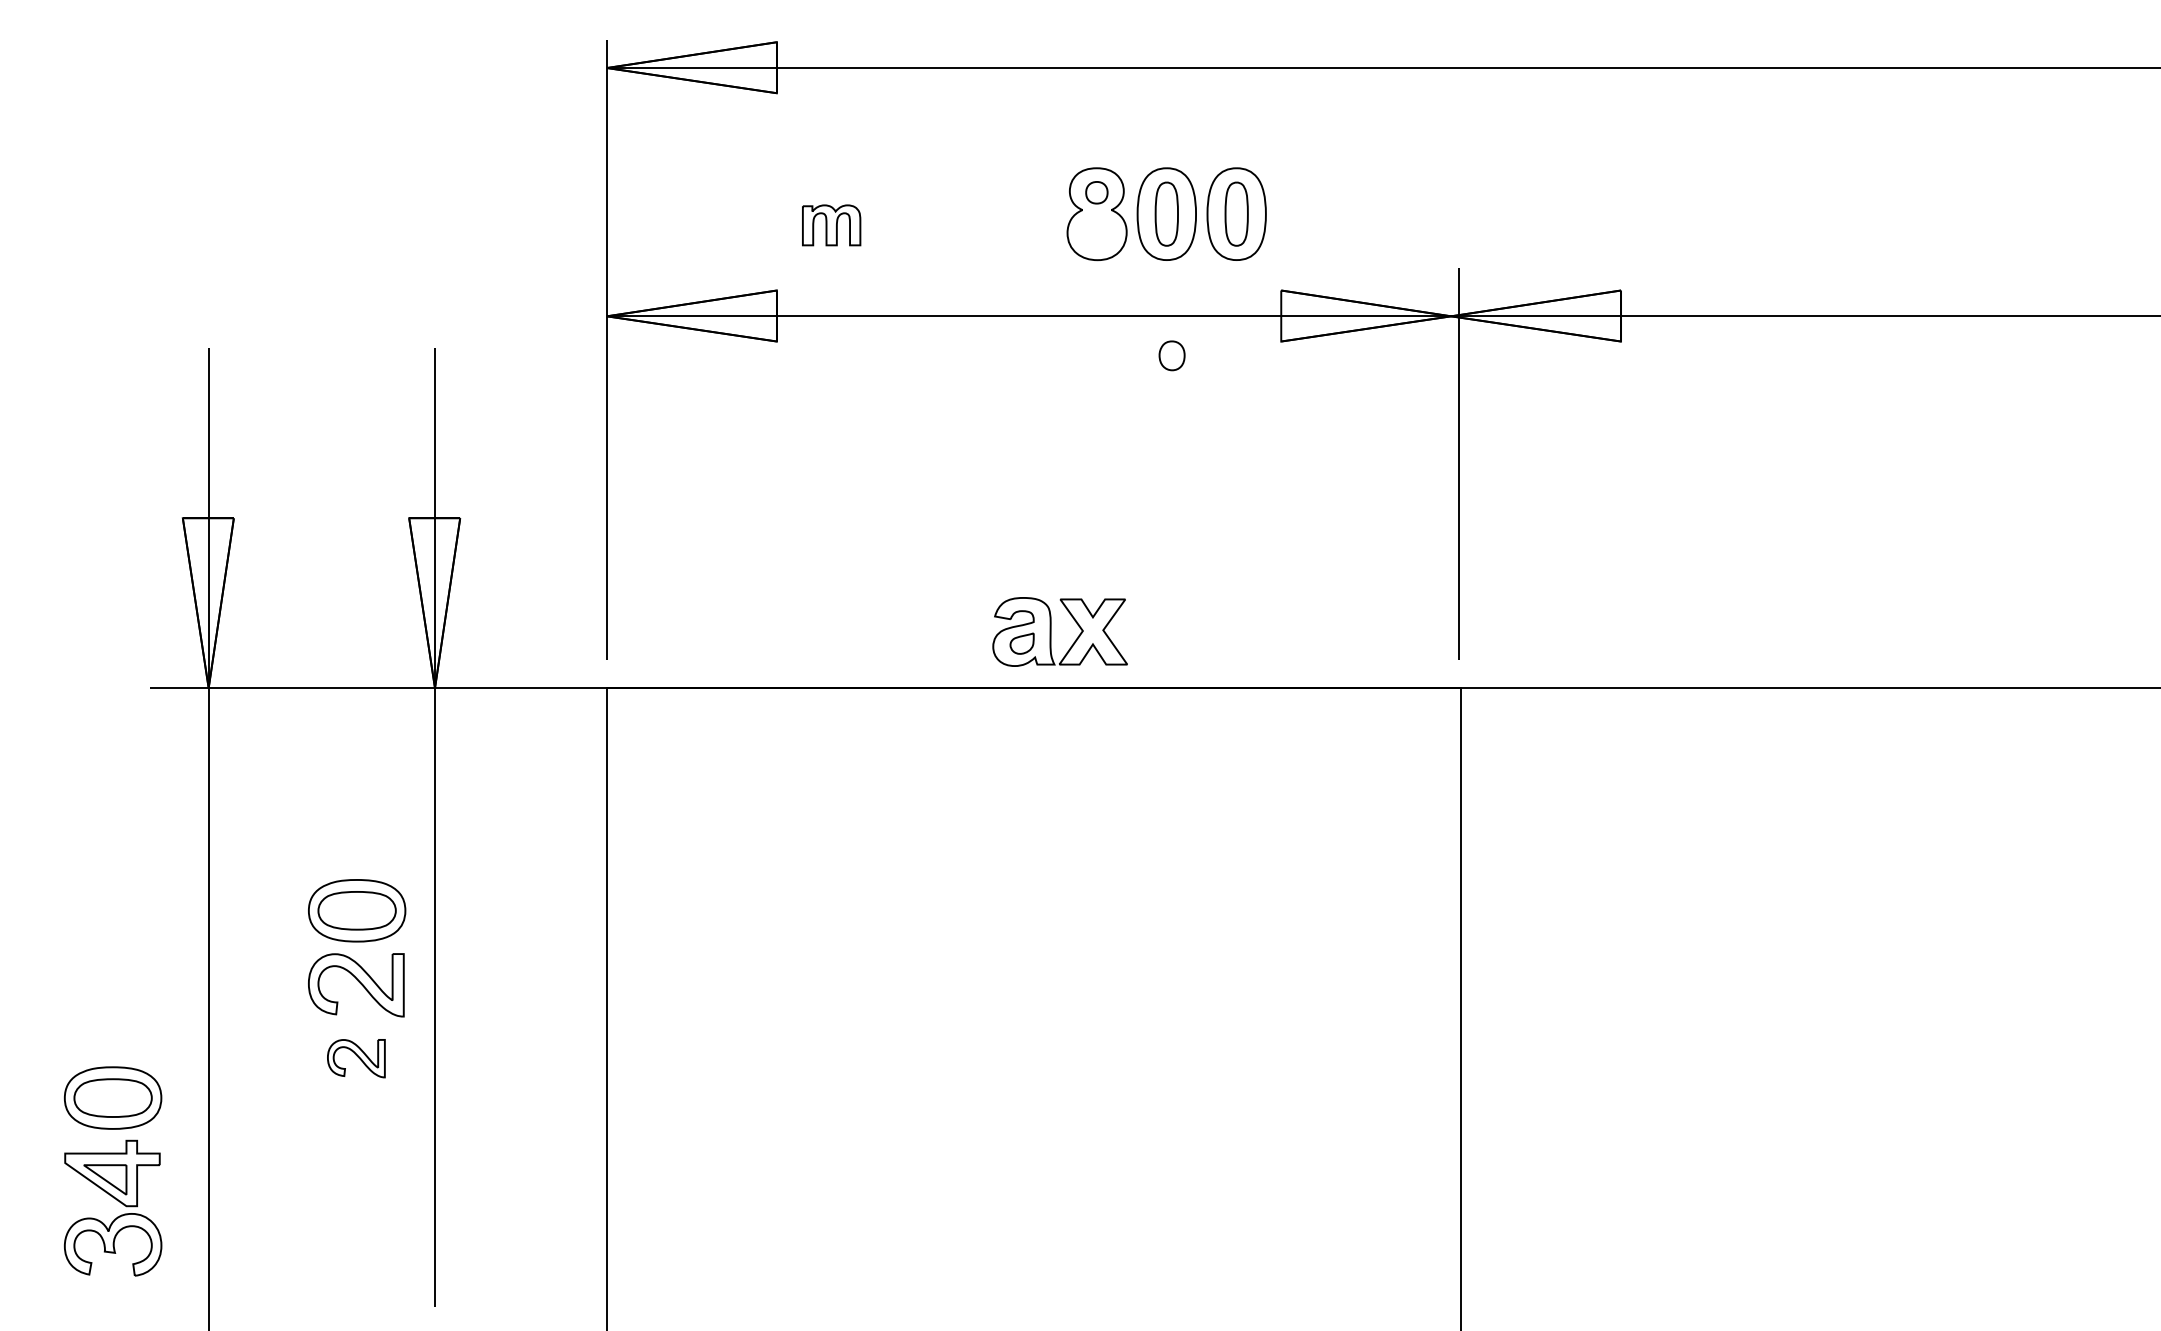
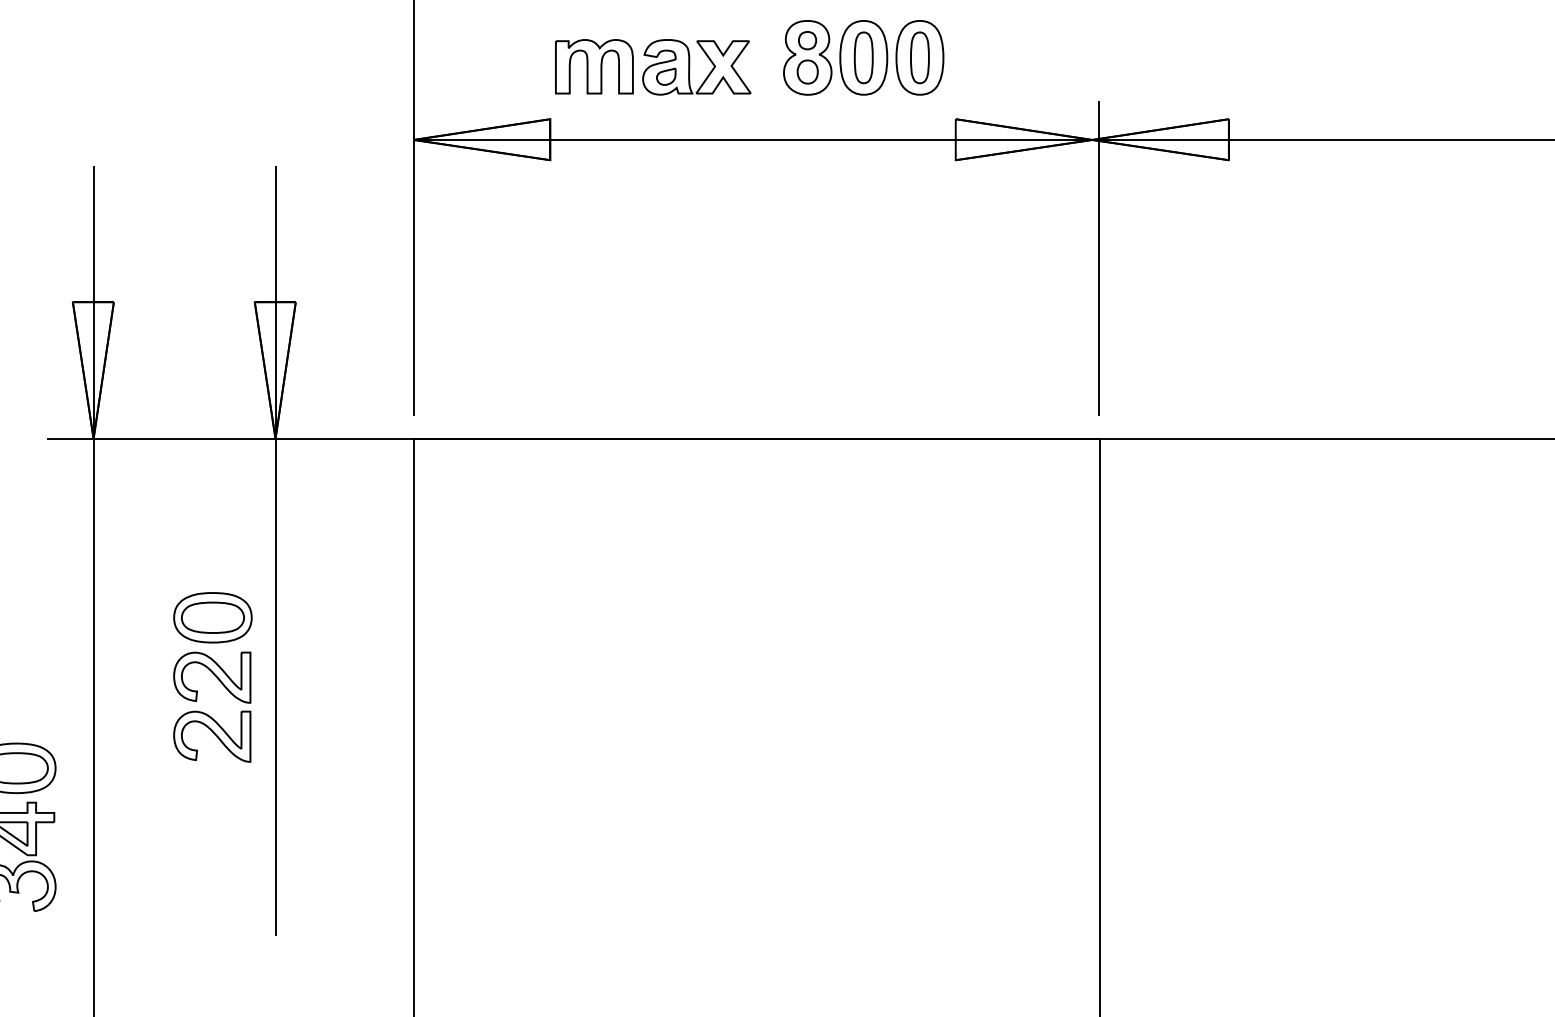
part: (831, 225) -> (594, 66), size x1.67
part: (1171, 355) -> (807, 71), moved
part: (1051, 631) -> (689, 66), moved
part: (356, 1058) -> (212, 736), size x1.67

